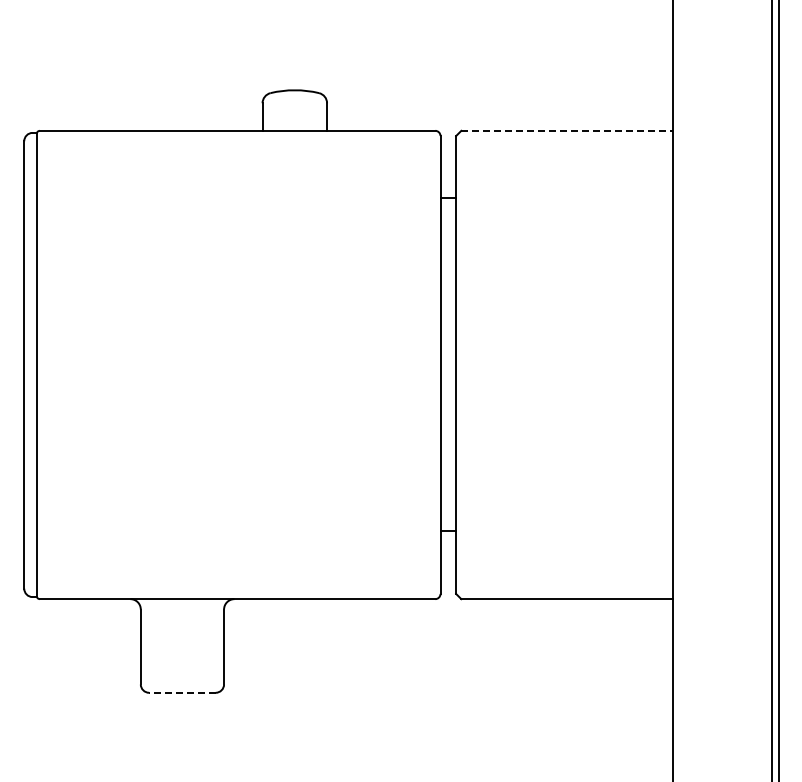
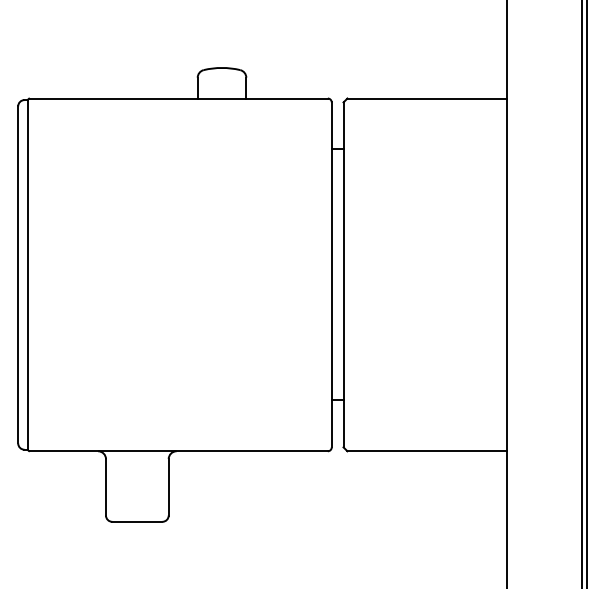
line: (566, 130) -> (426, 98), dashed -> solid
line: (181, 692) -> (136, 521), dashed -> solid

